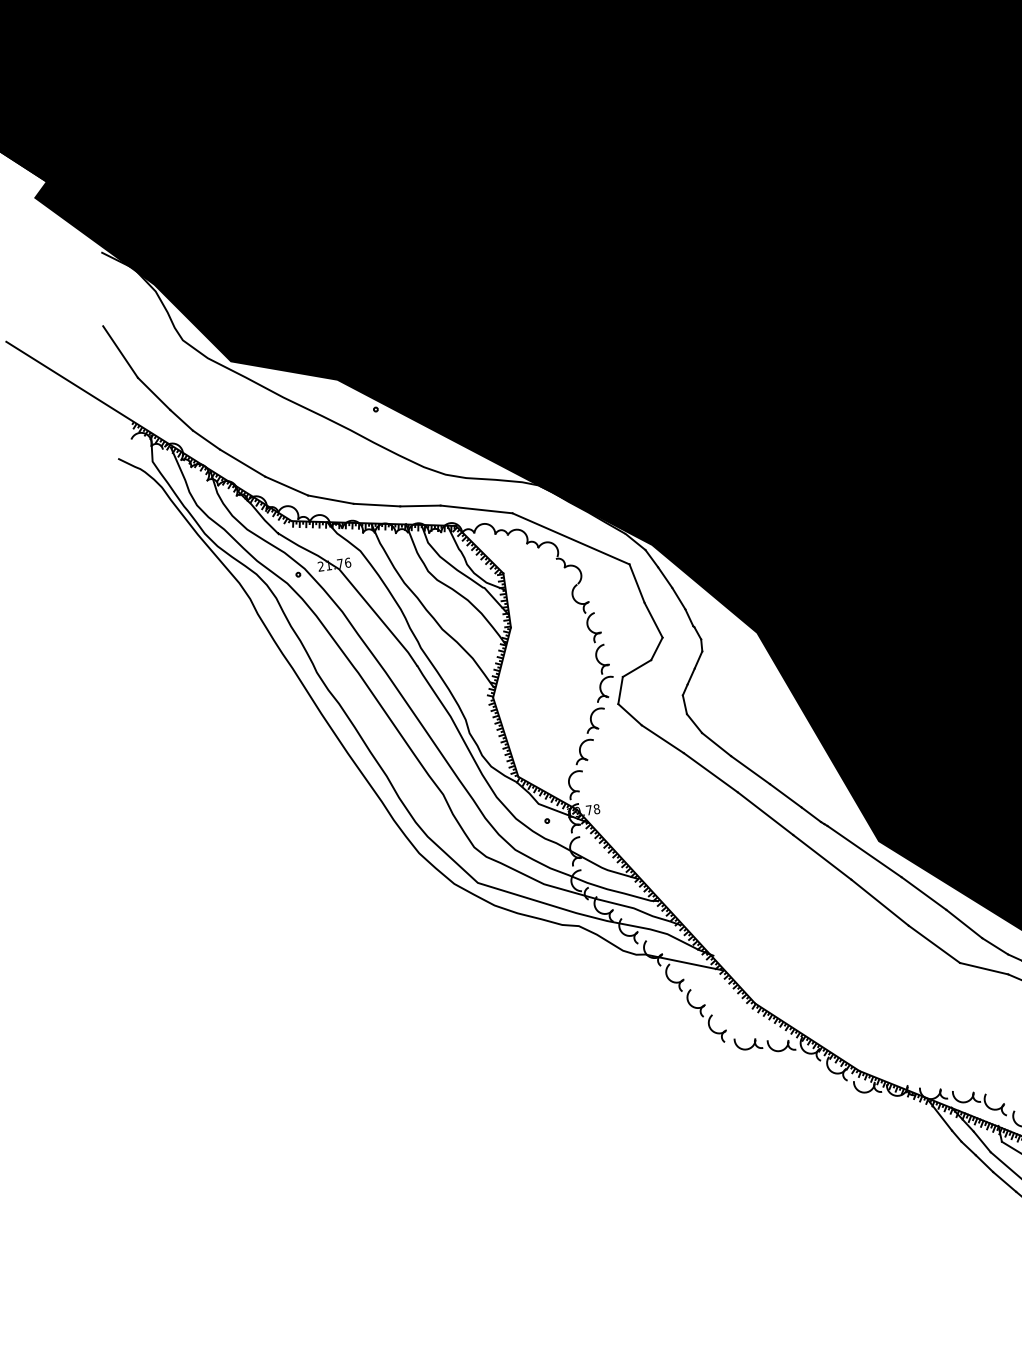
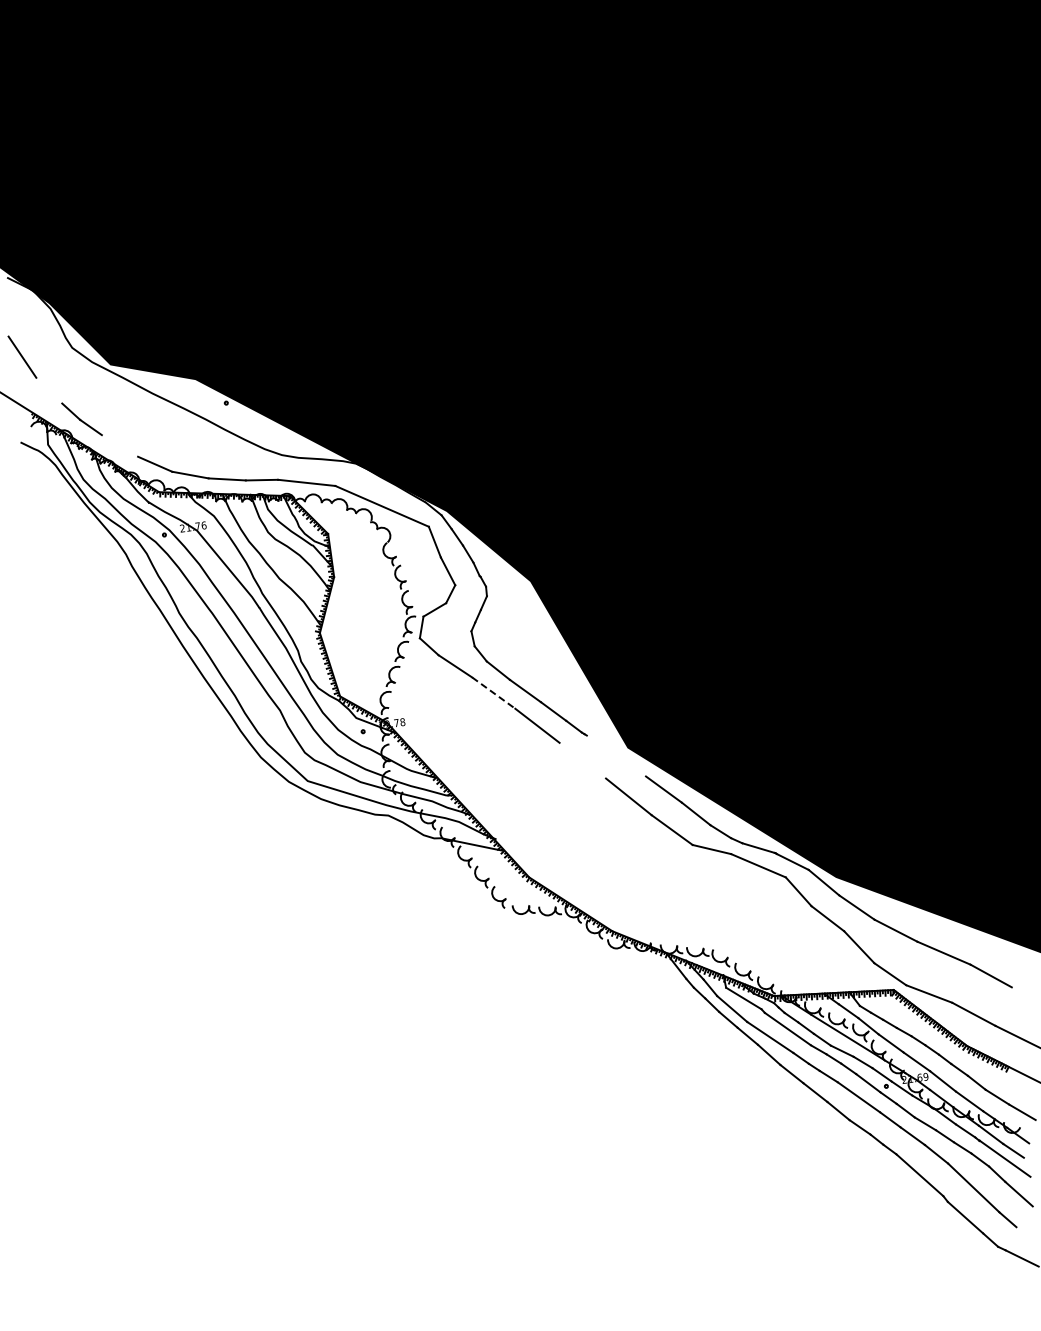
line: (154, 393) -> (49, 390), removed
line: (242, 462) -> (119, 445), removed
line: (710, 773) -> (493, 693), solid -> dashed
line: (864, 850) -> (616, 755), removed
line: (821, 857) -> (582, 760), removed

